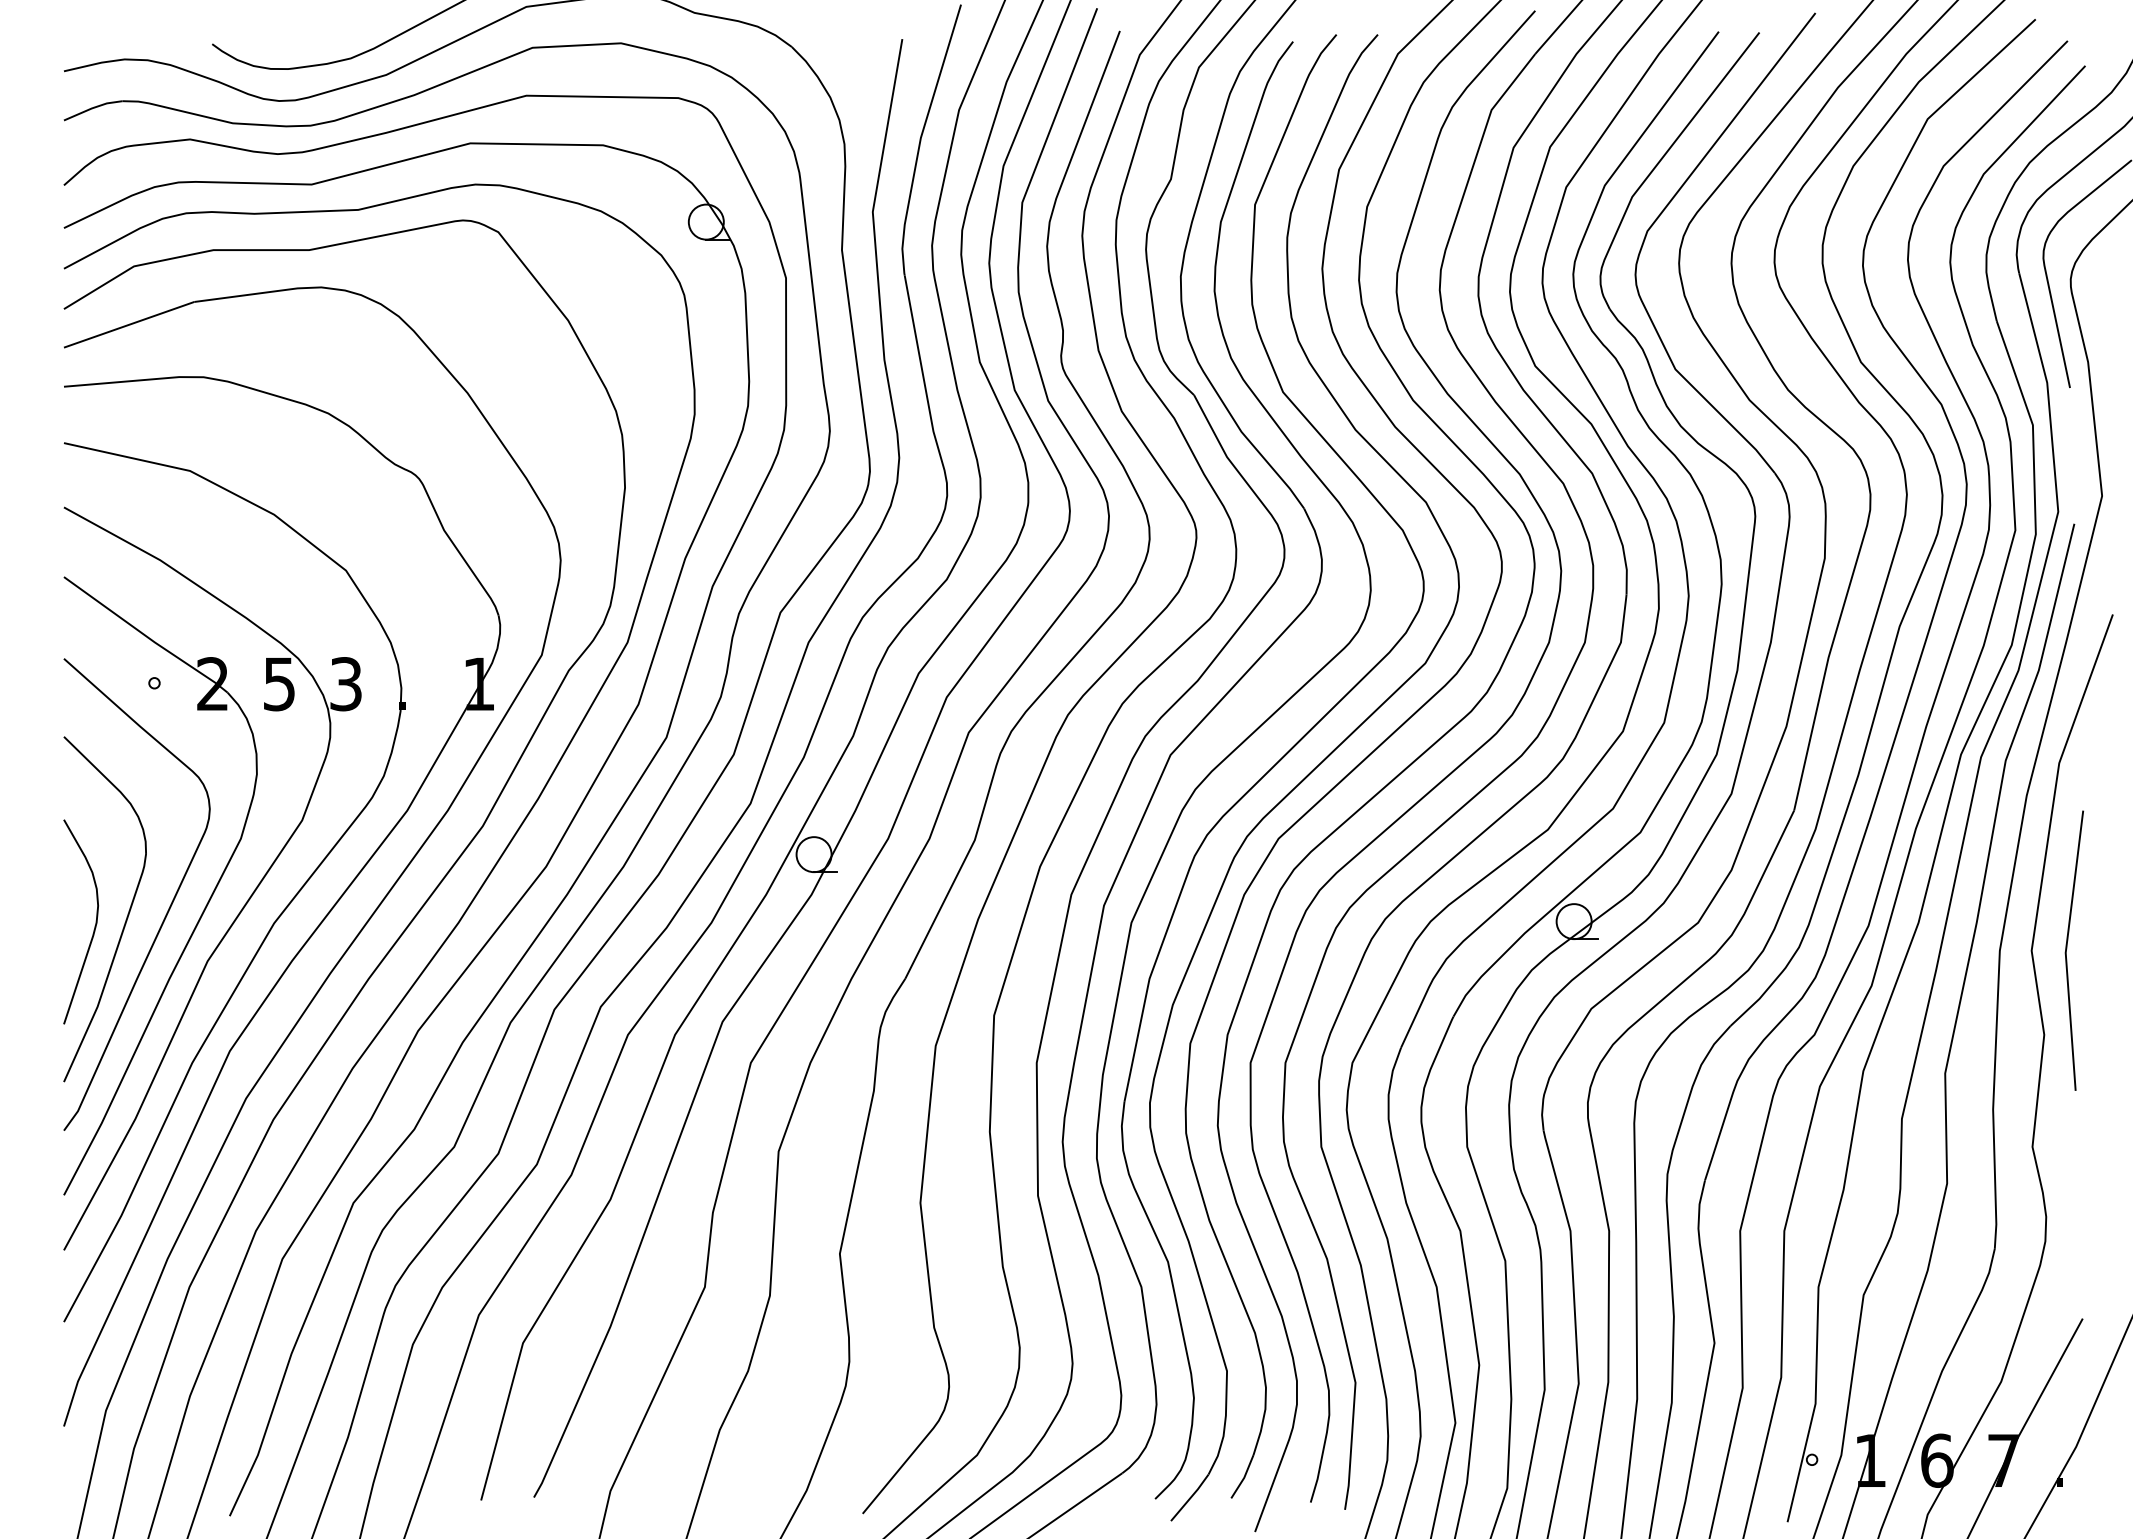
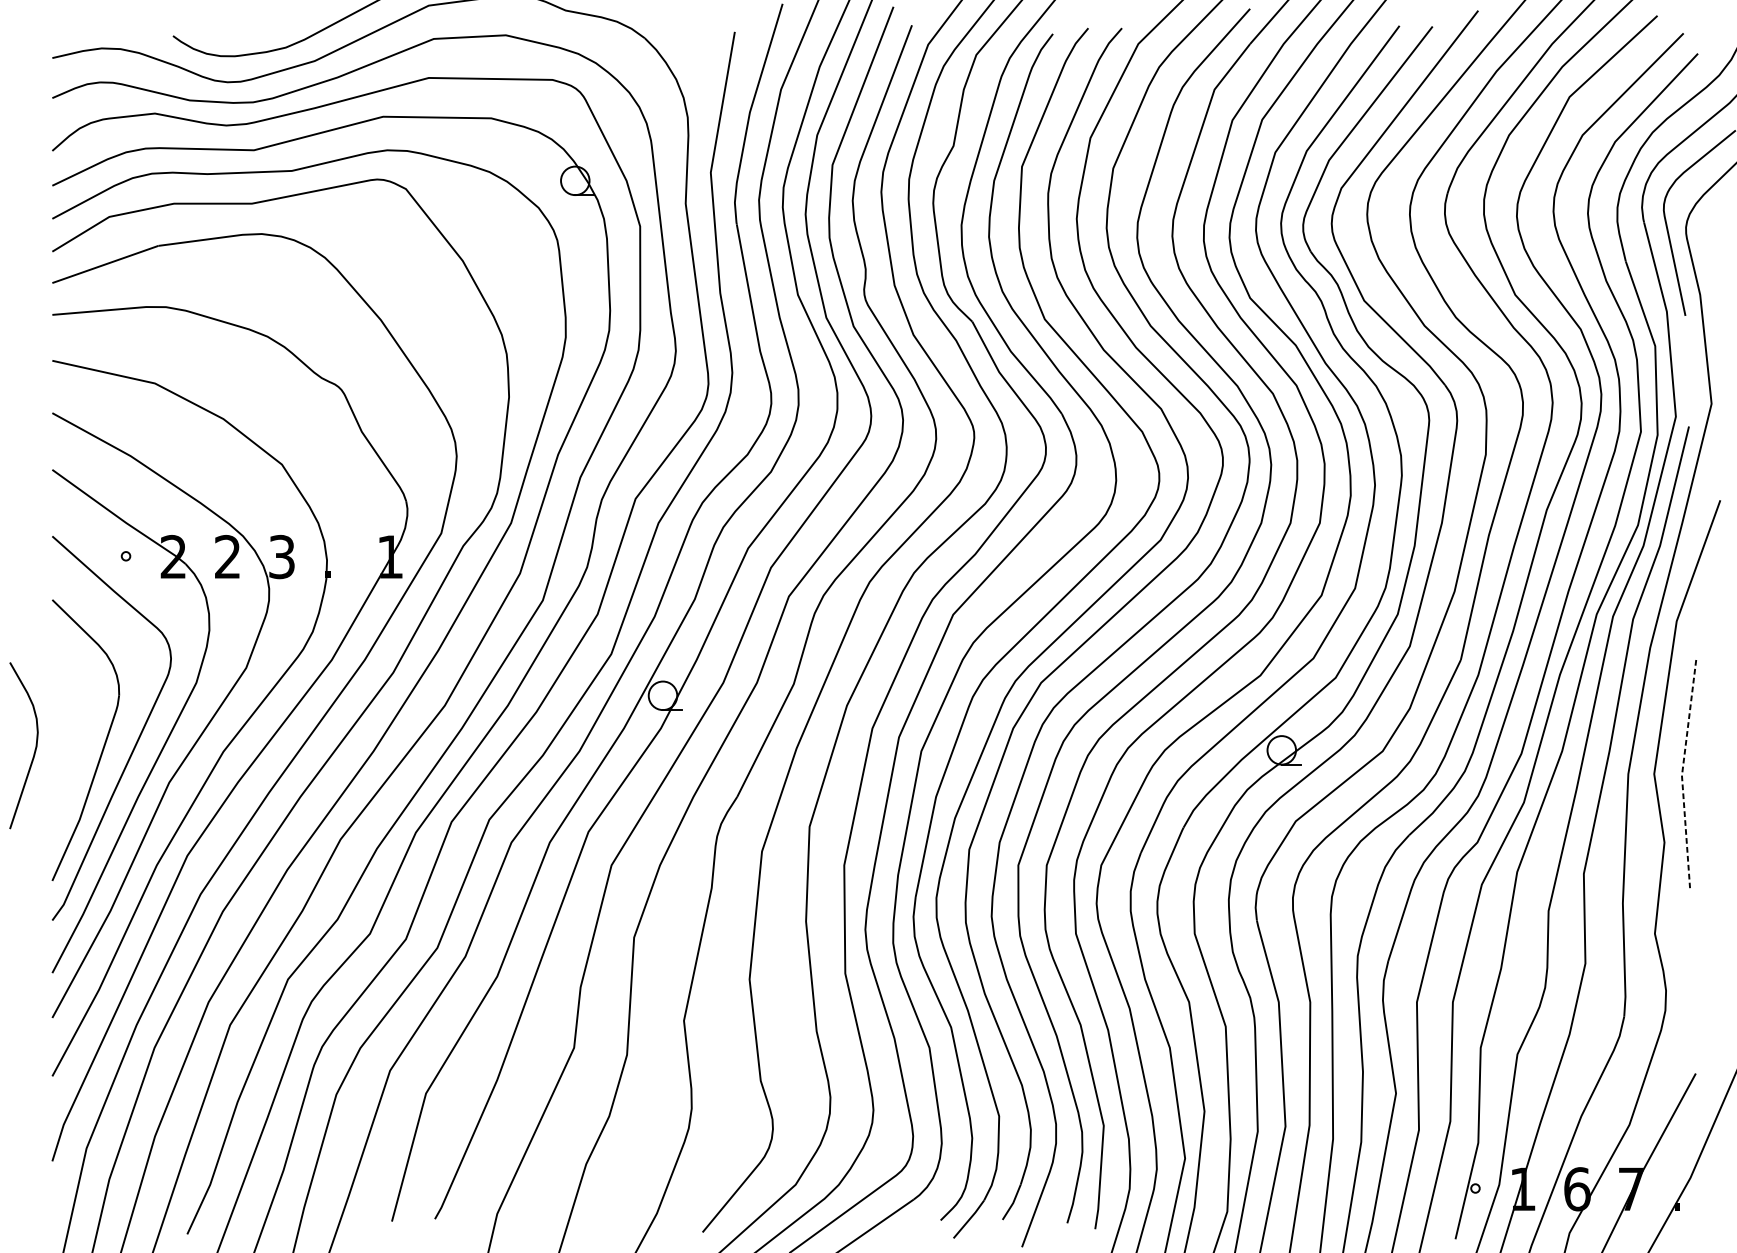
text: (278, 684) -> (226, 557), 5 -> 2
curve: (94, 926) -> (34, 749), moved
line: (2065, 950) -> (1681, 773), solid -> dashed

